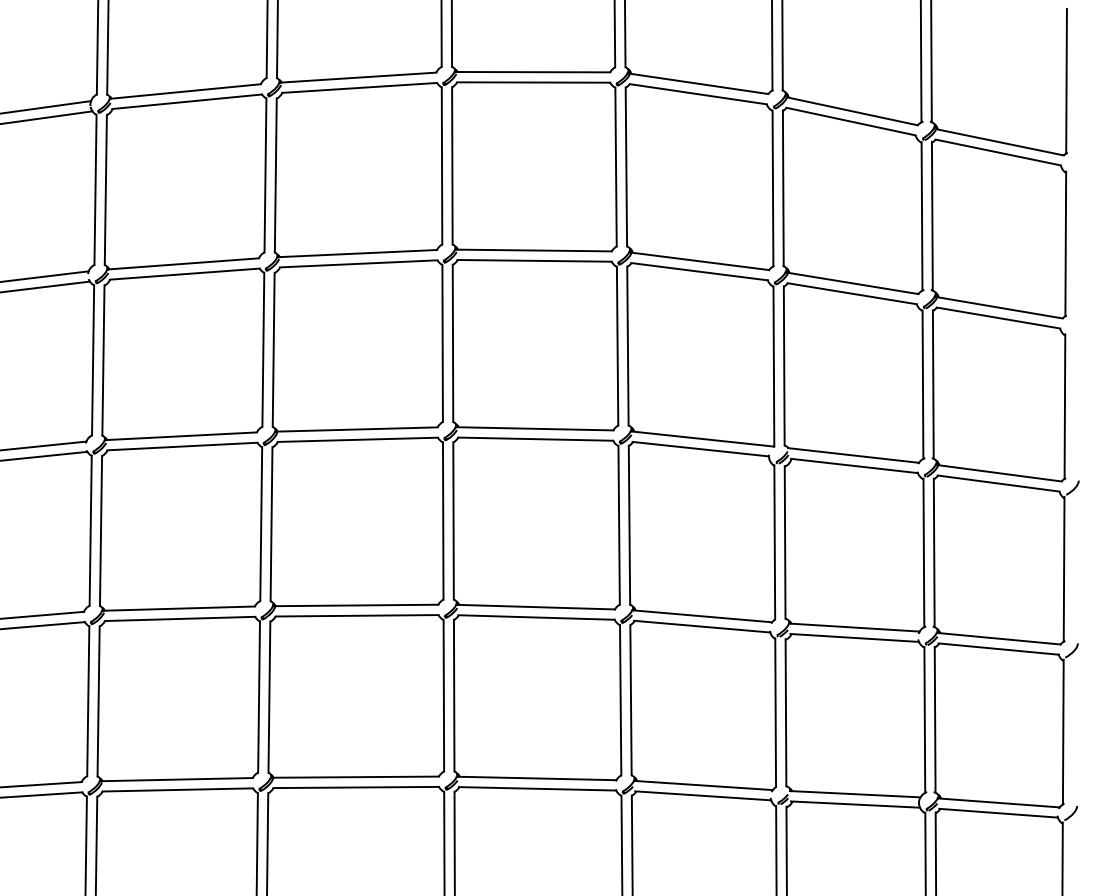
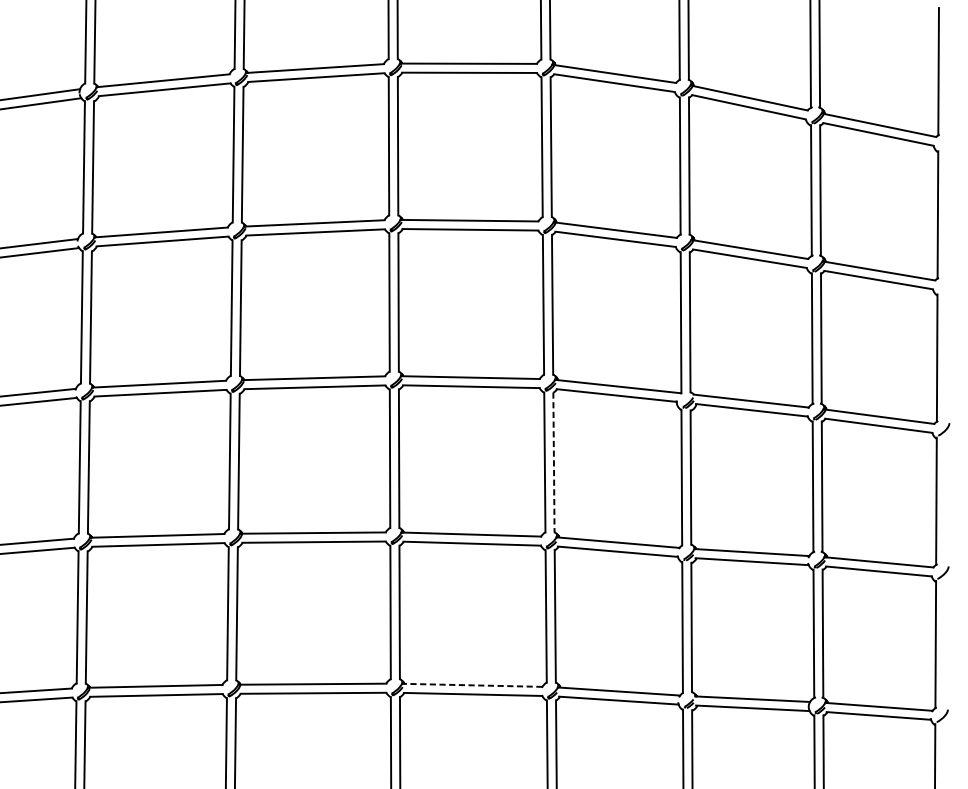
line: (629, 525) -> (553, 462), solid -> dashed
line: (537, 778) -> (472, 685), solid -> dashed

